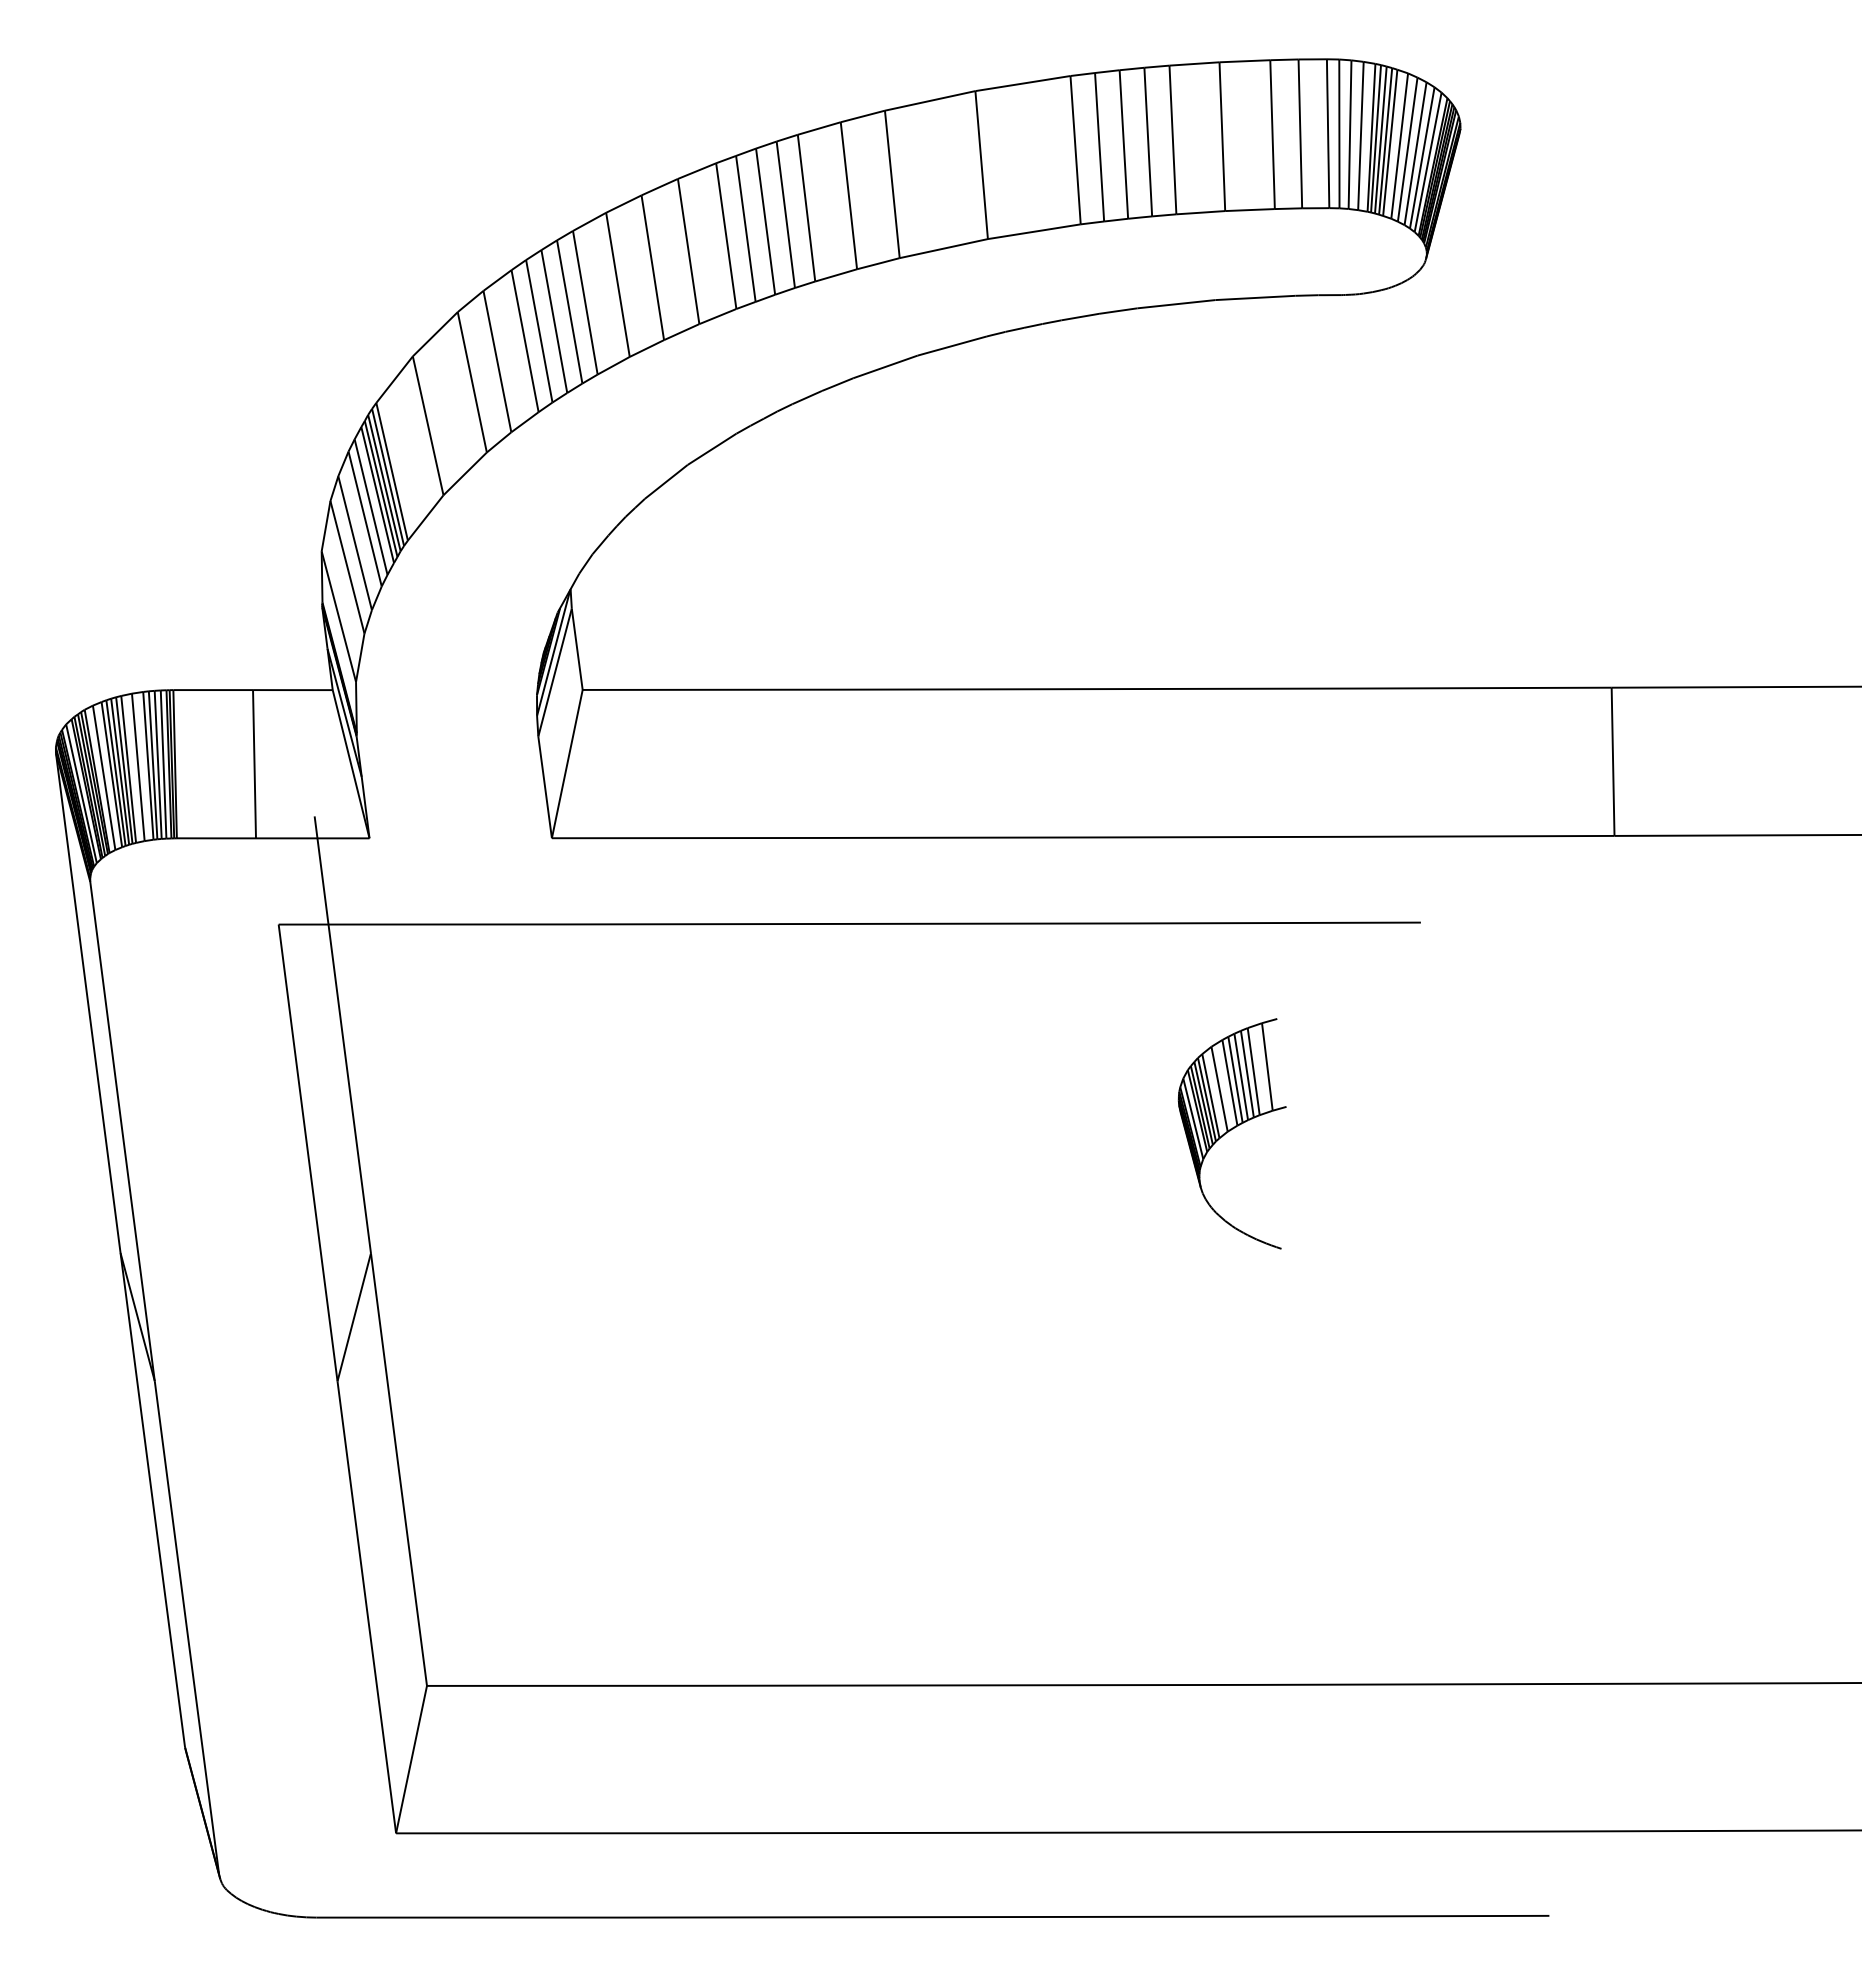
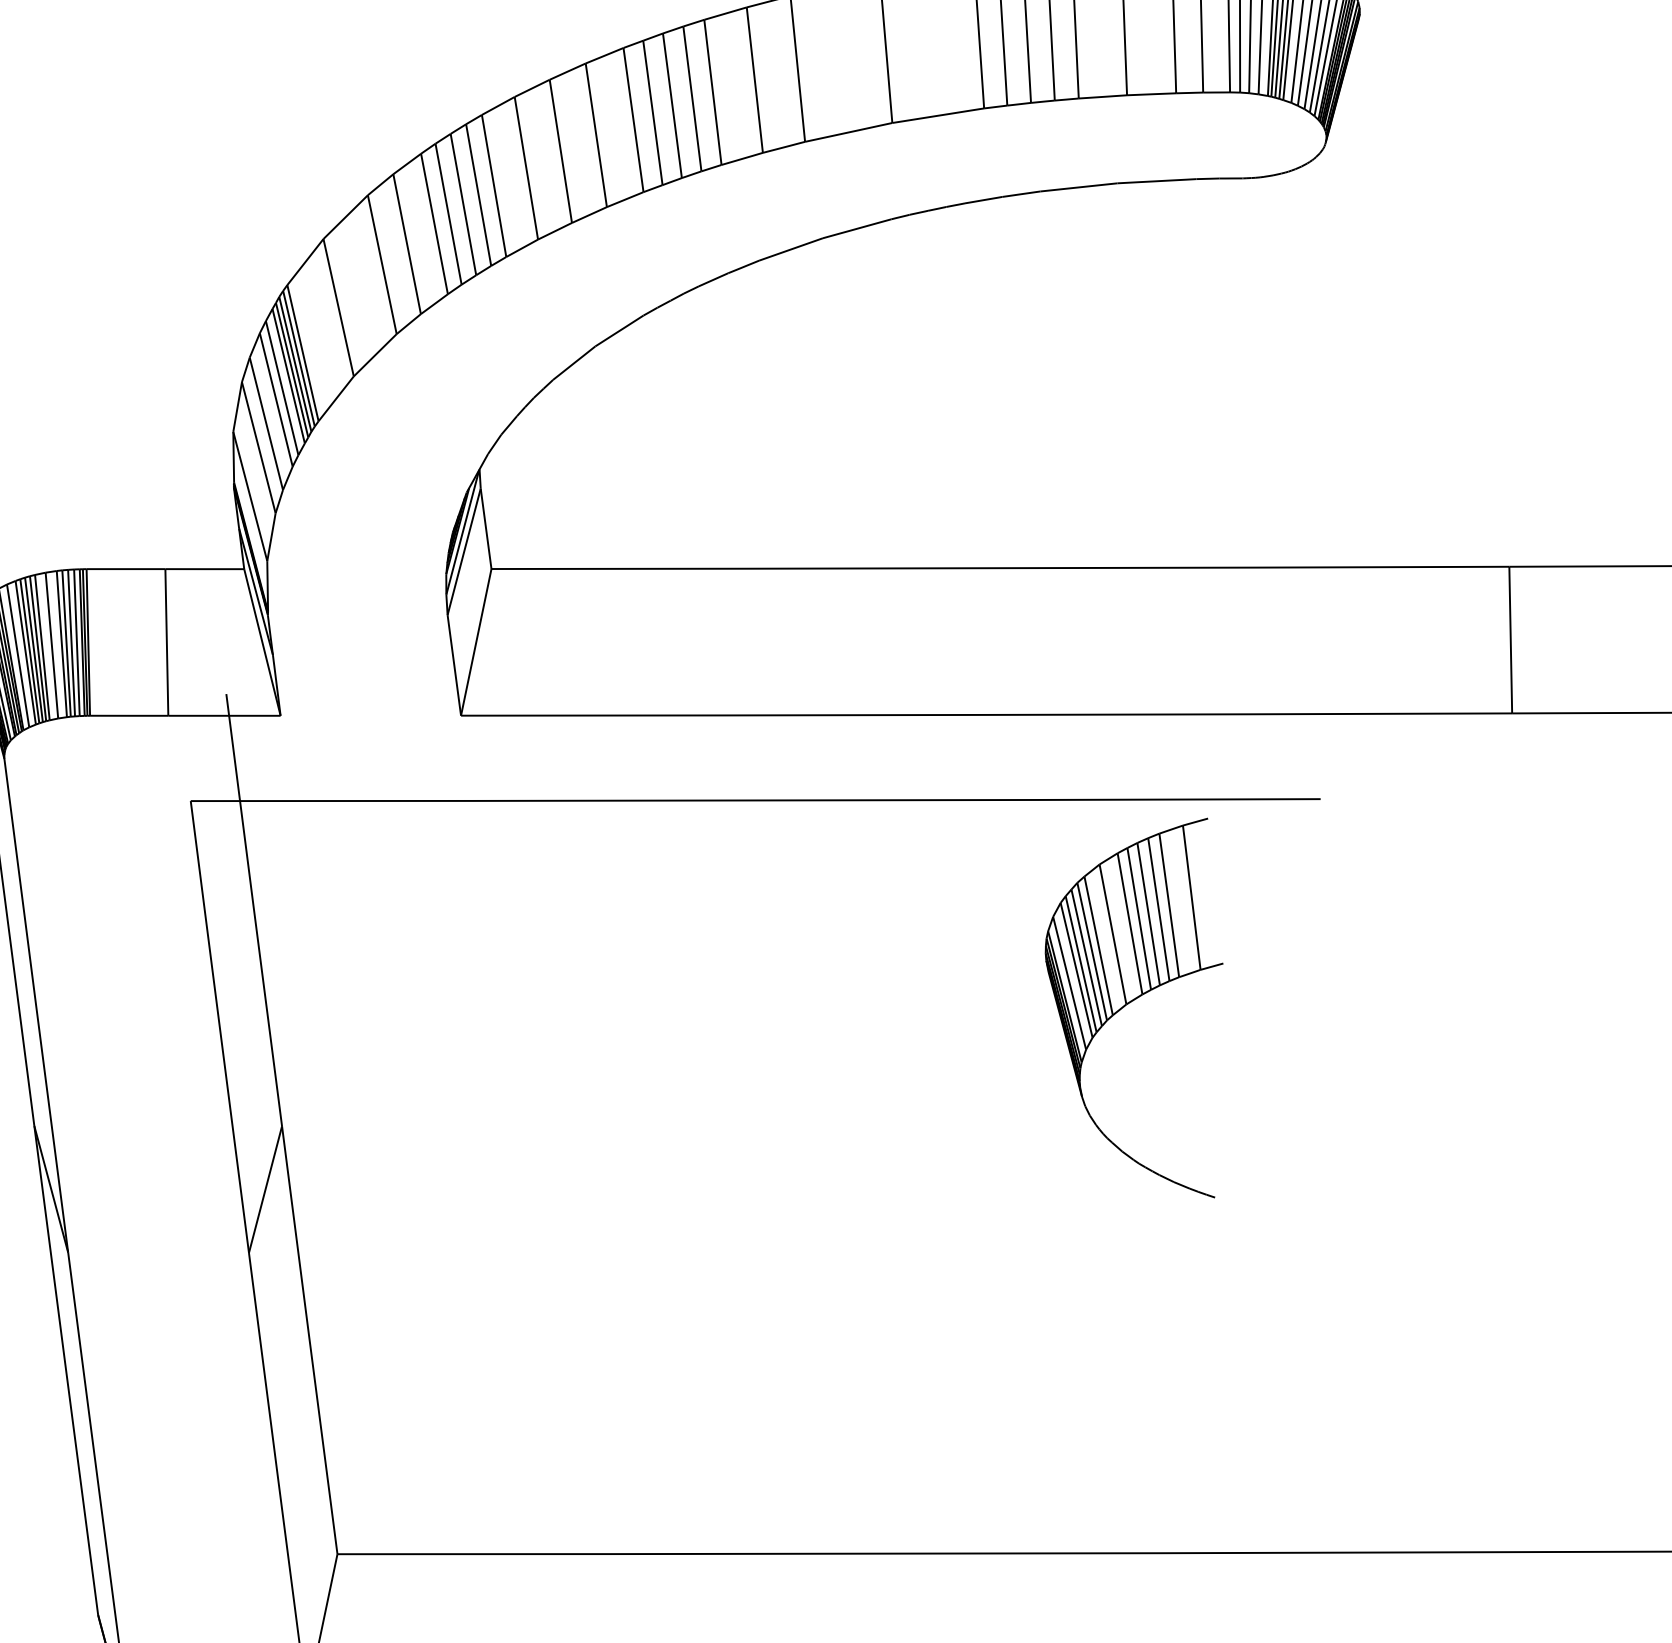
part: (1232, 1133) -> (1134, 1007), size x1.67

